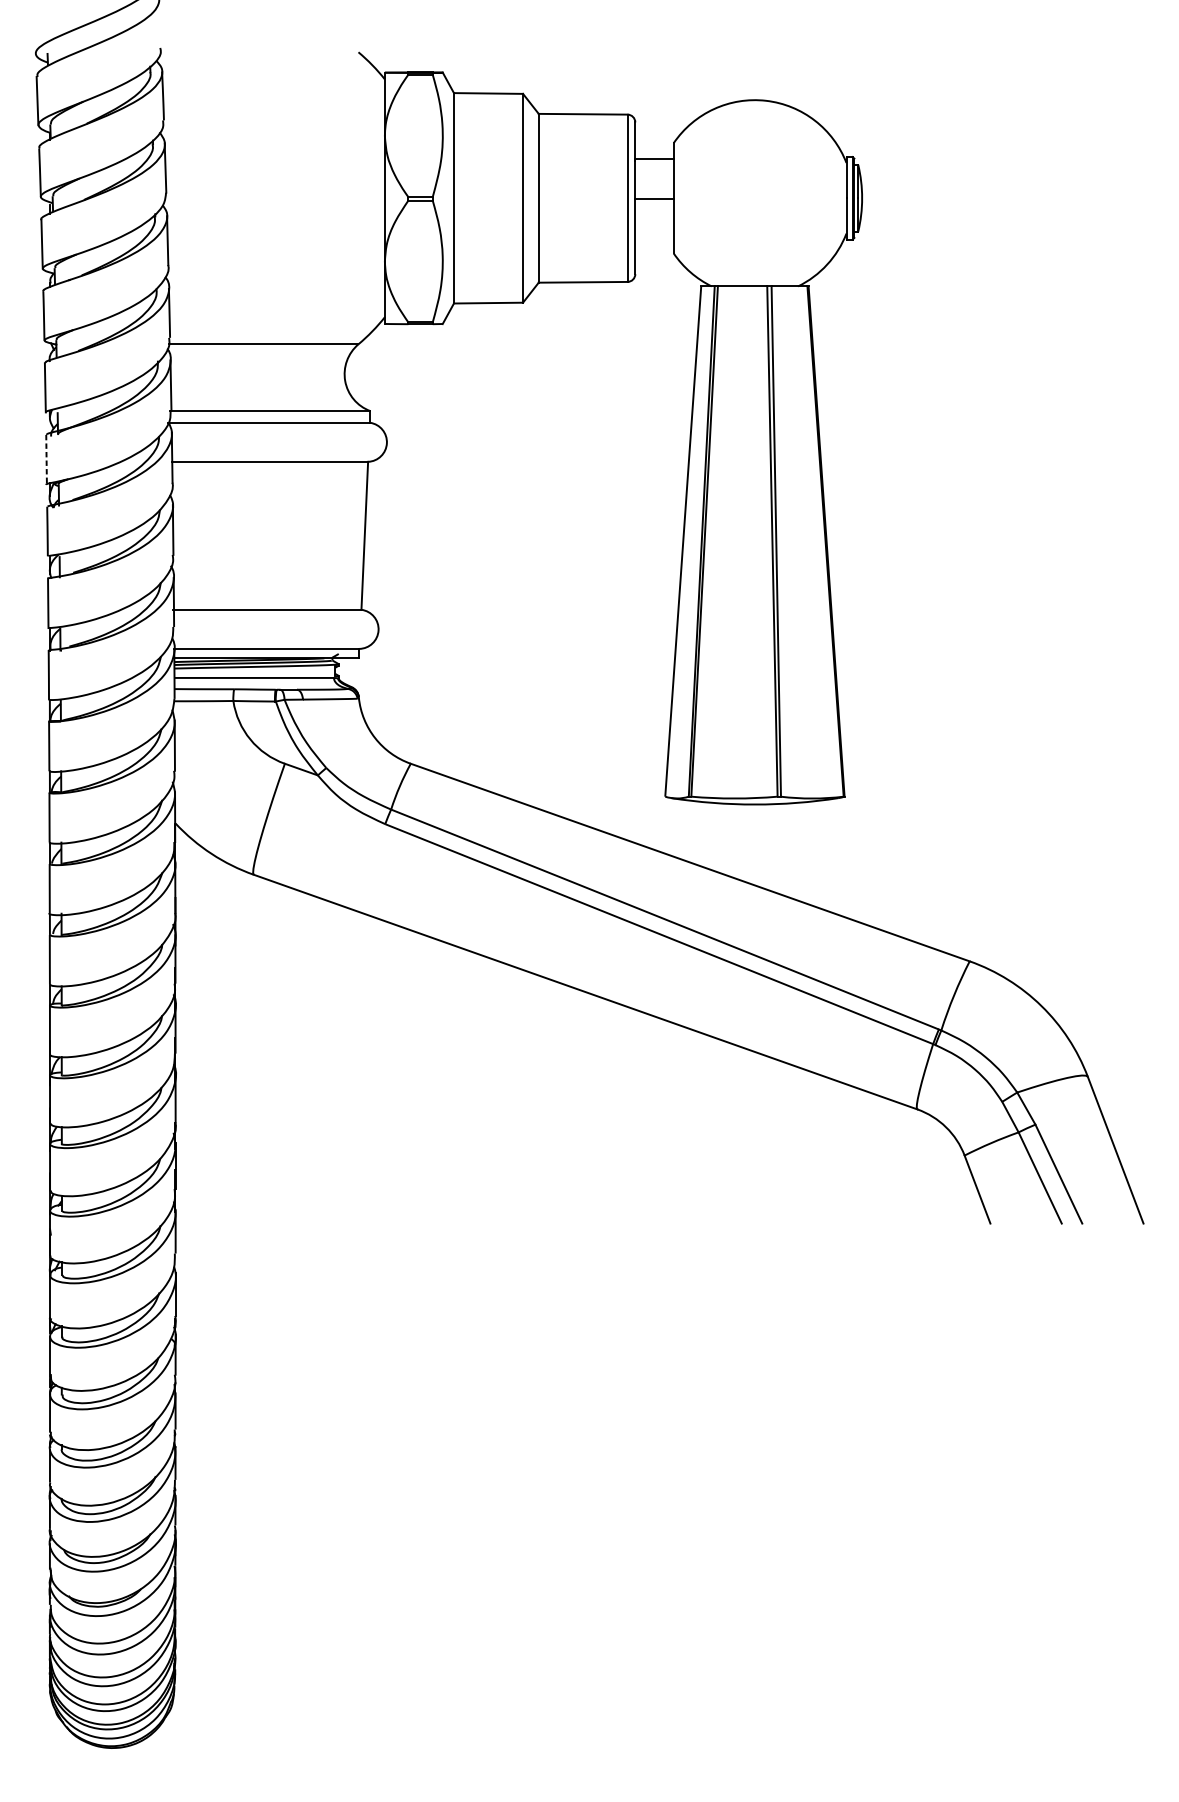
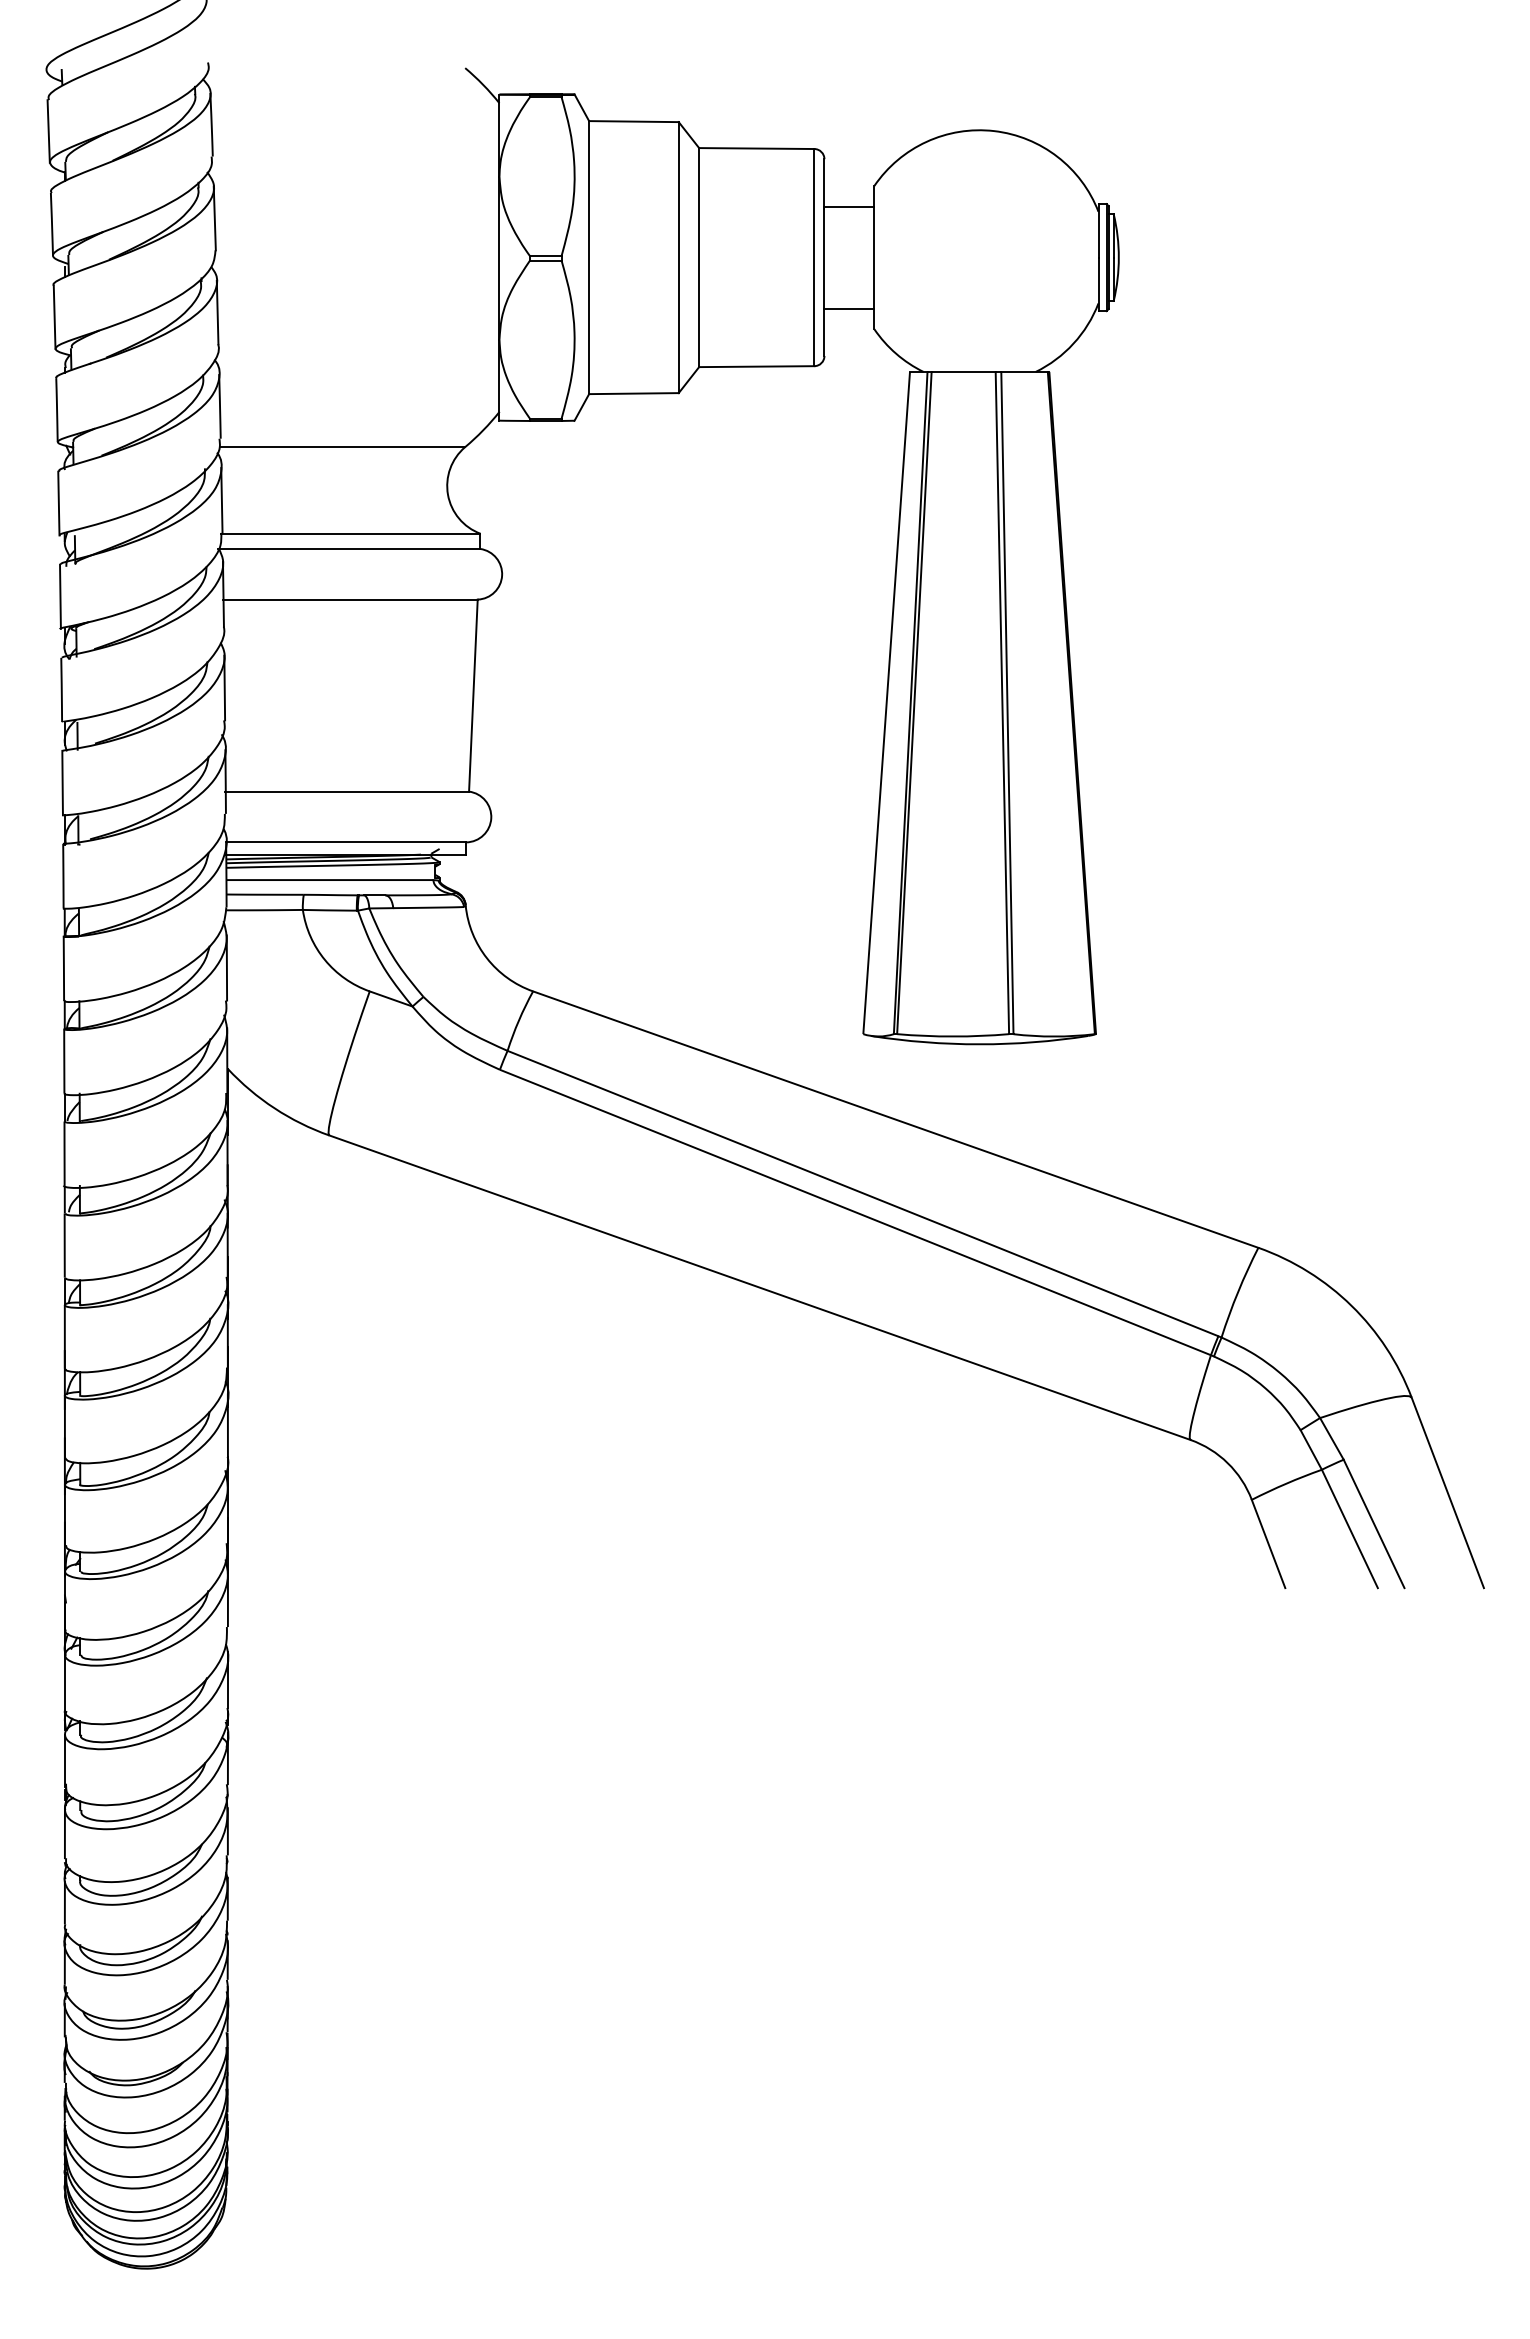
line: (654, 198) -> (849, 308), moved
line: (46, 460) -> (60, 597), dashed -> solid

